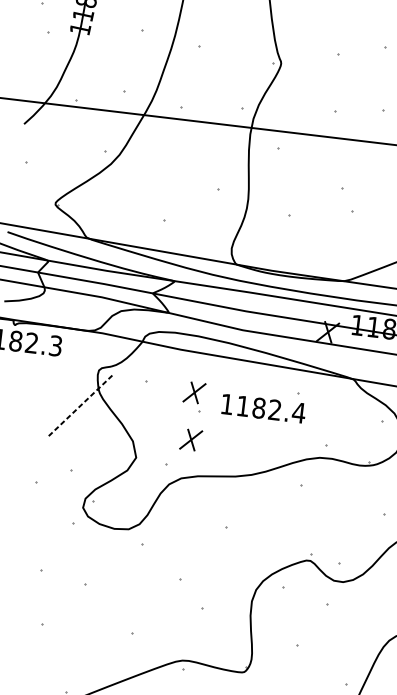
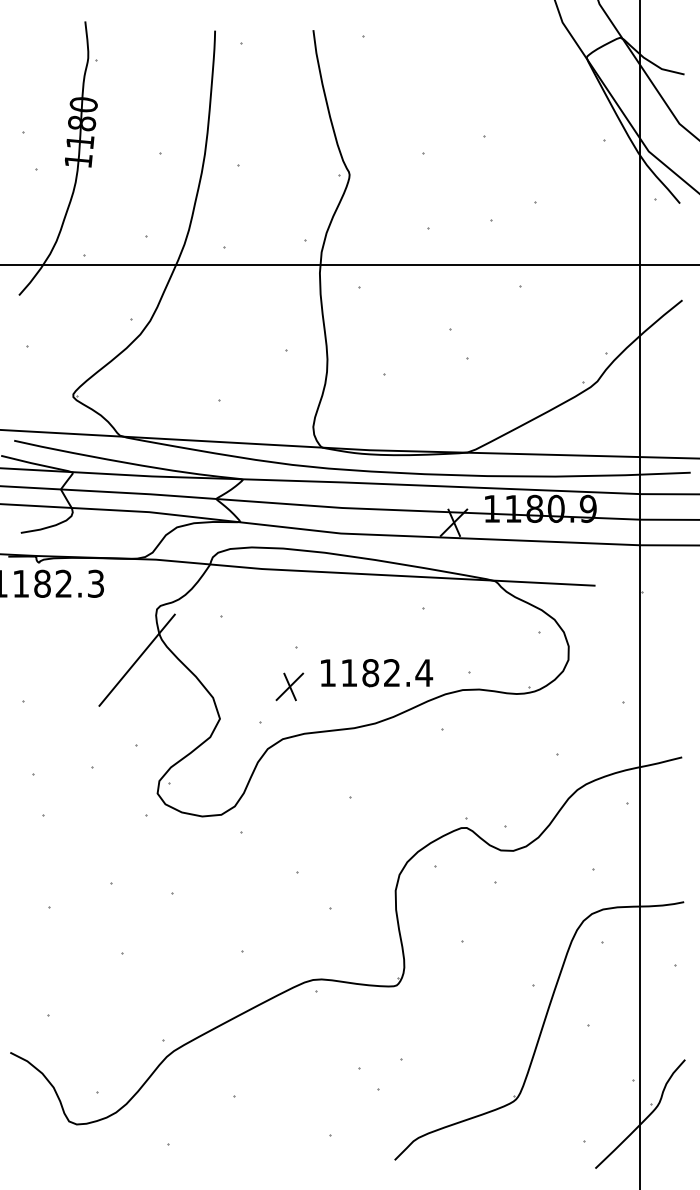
part: (194, 392) -> (286, 623), removed
line: (79, 406) -> (136, 660), dashed -> solid
part: (264, 409) -> (377, 673), moved

